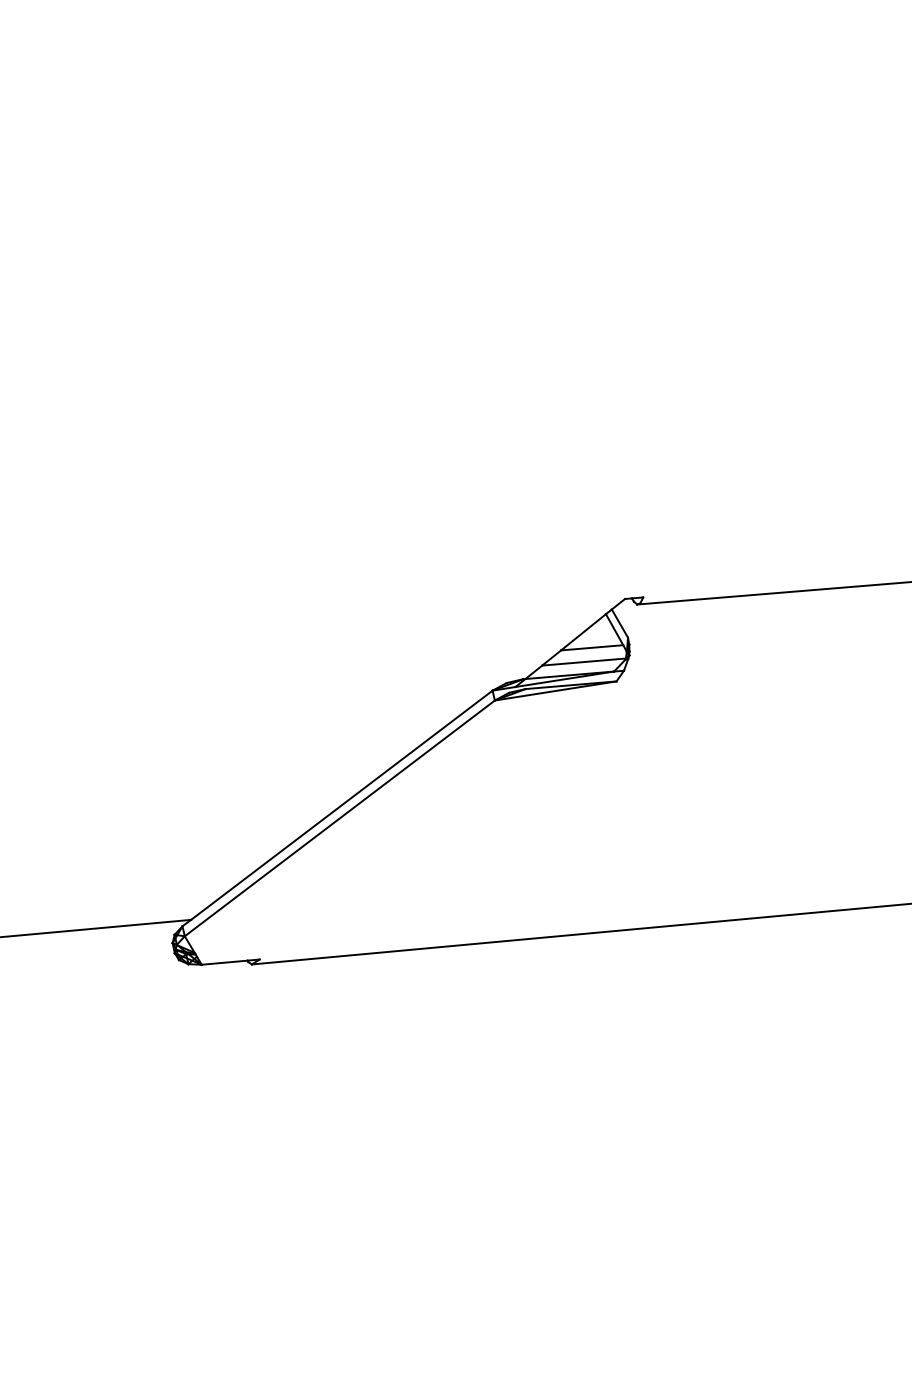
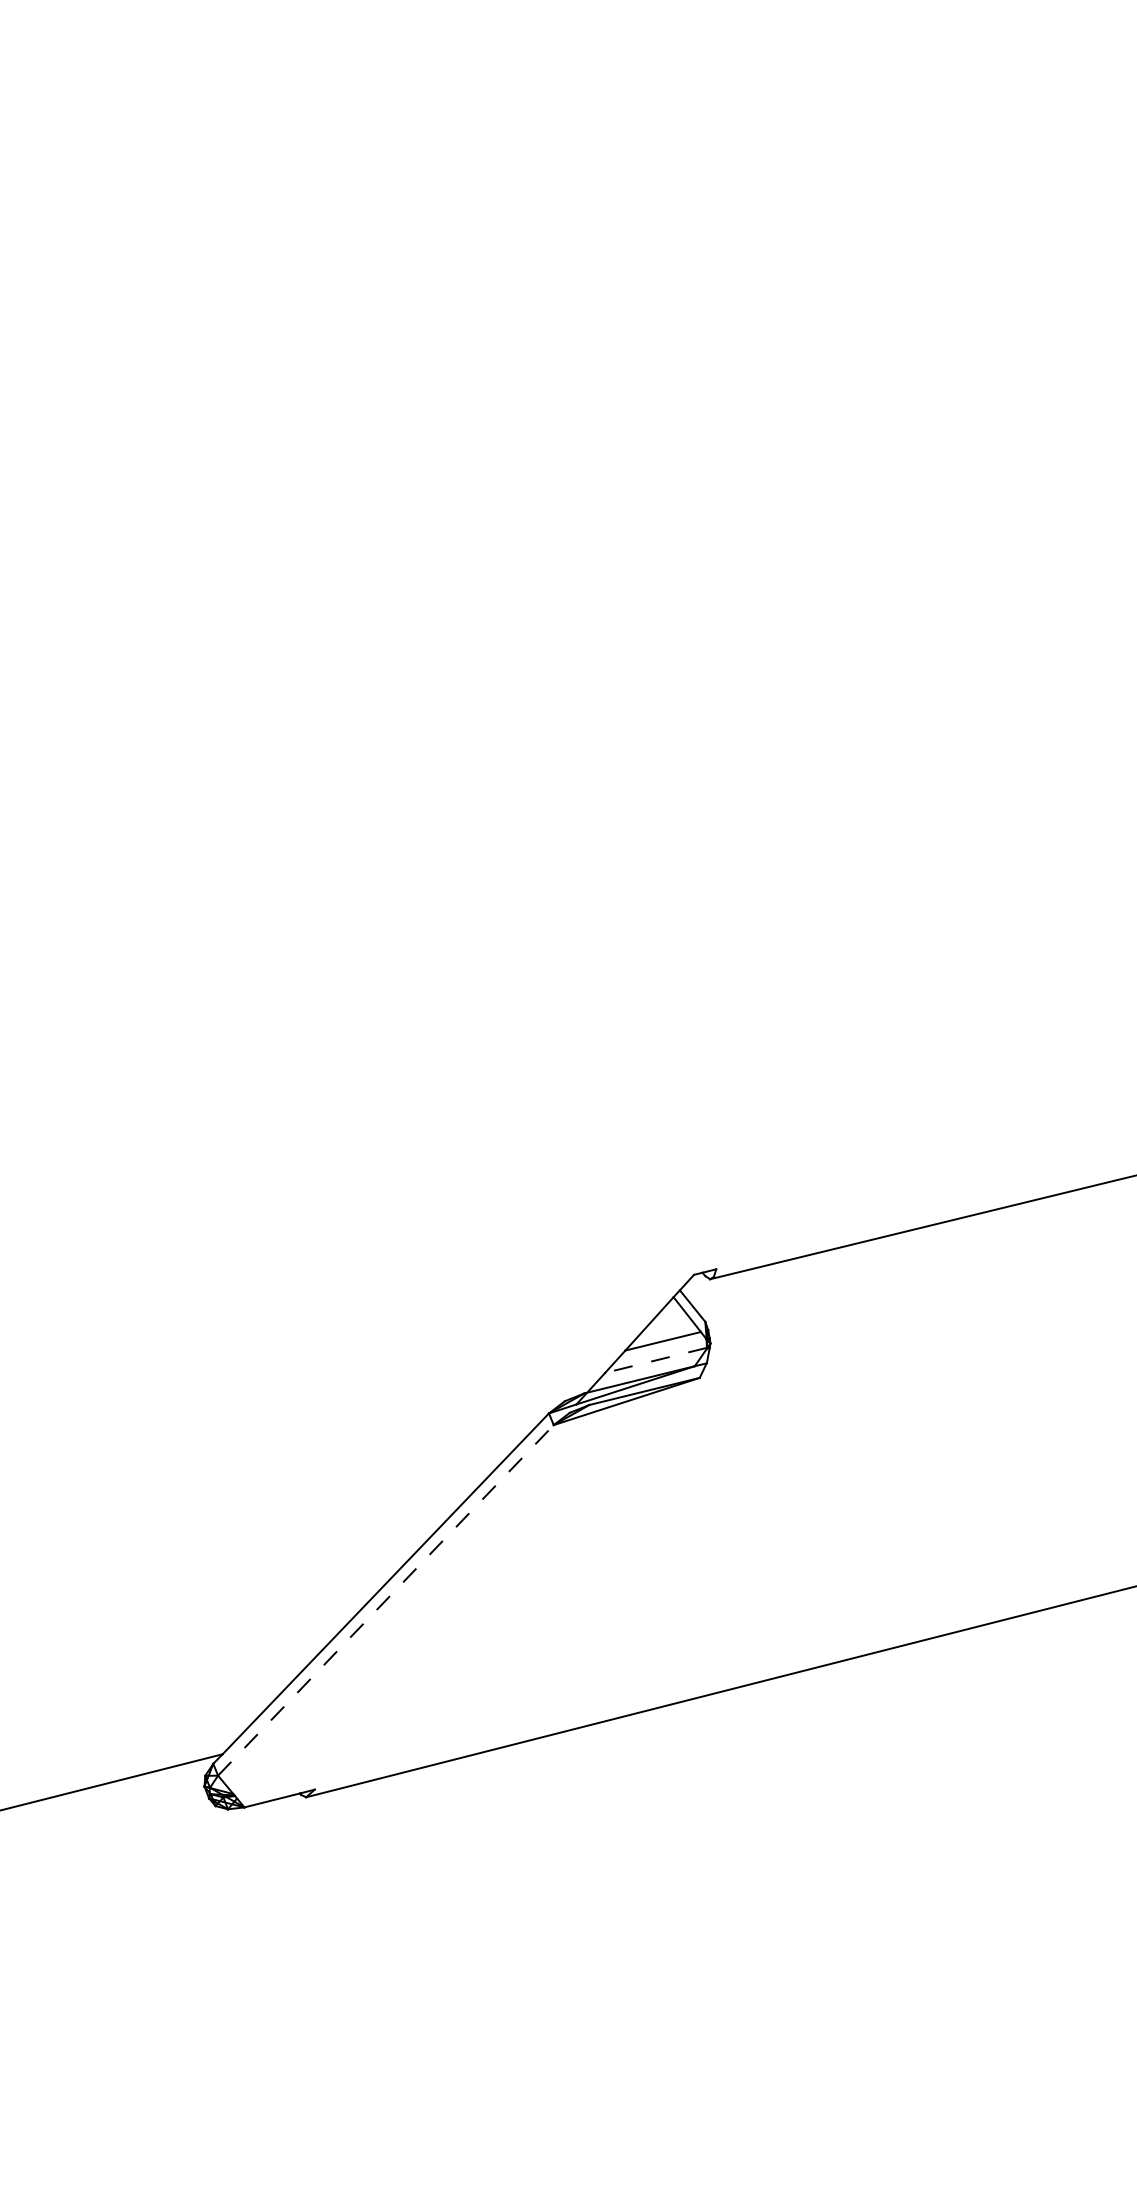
line: (583, 662) -> (655, 1360), solid -> dashed
line: (339, 818) -> (385, 1600), solid -> dashed

